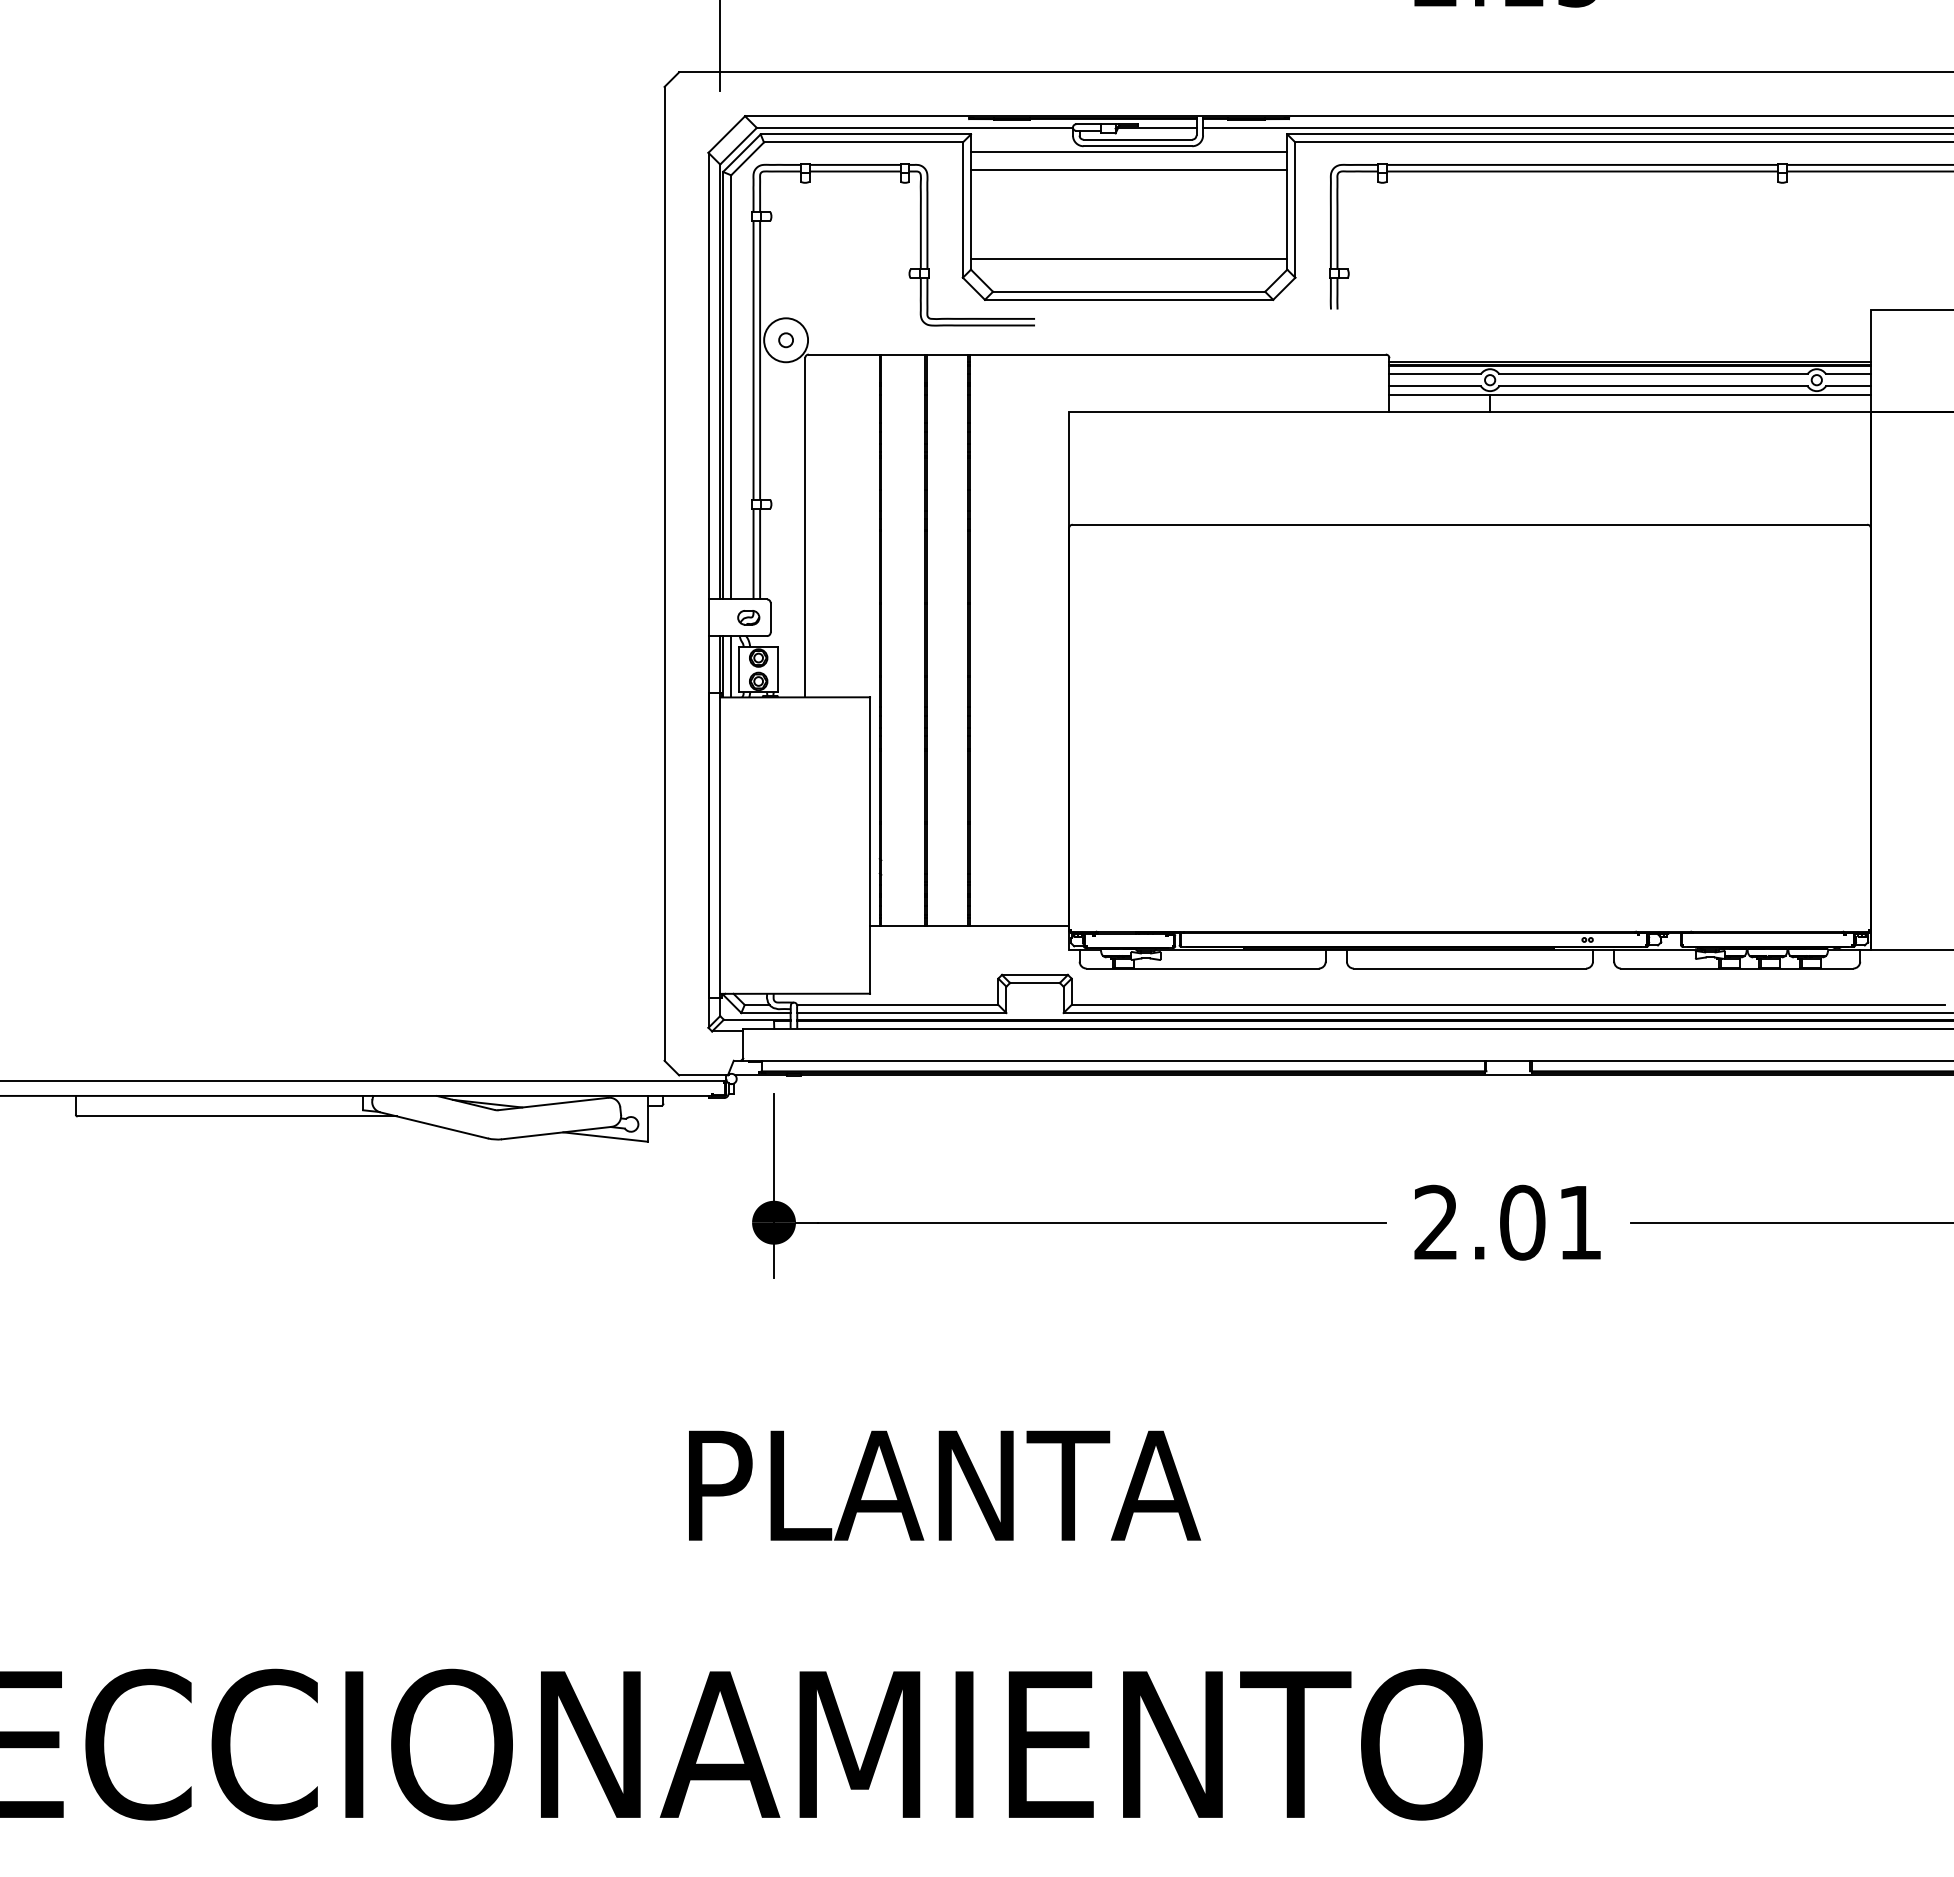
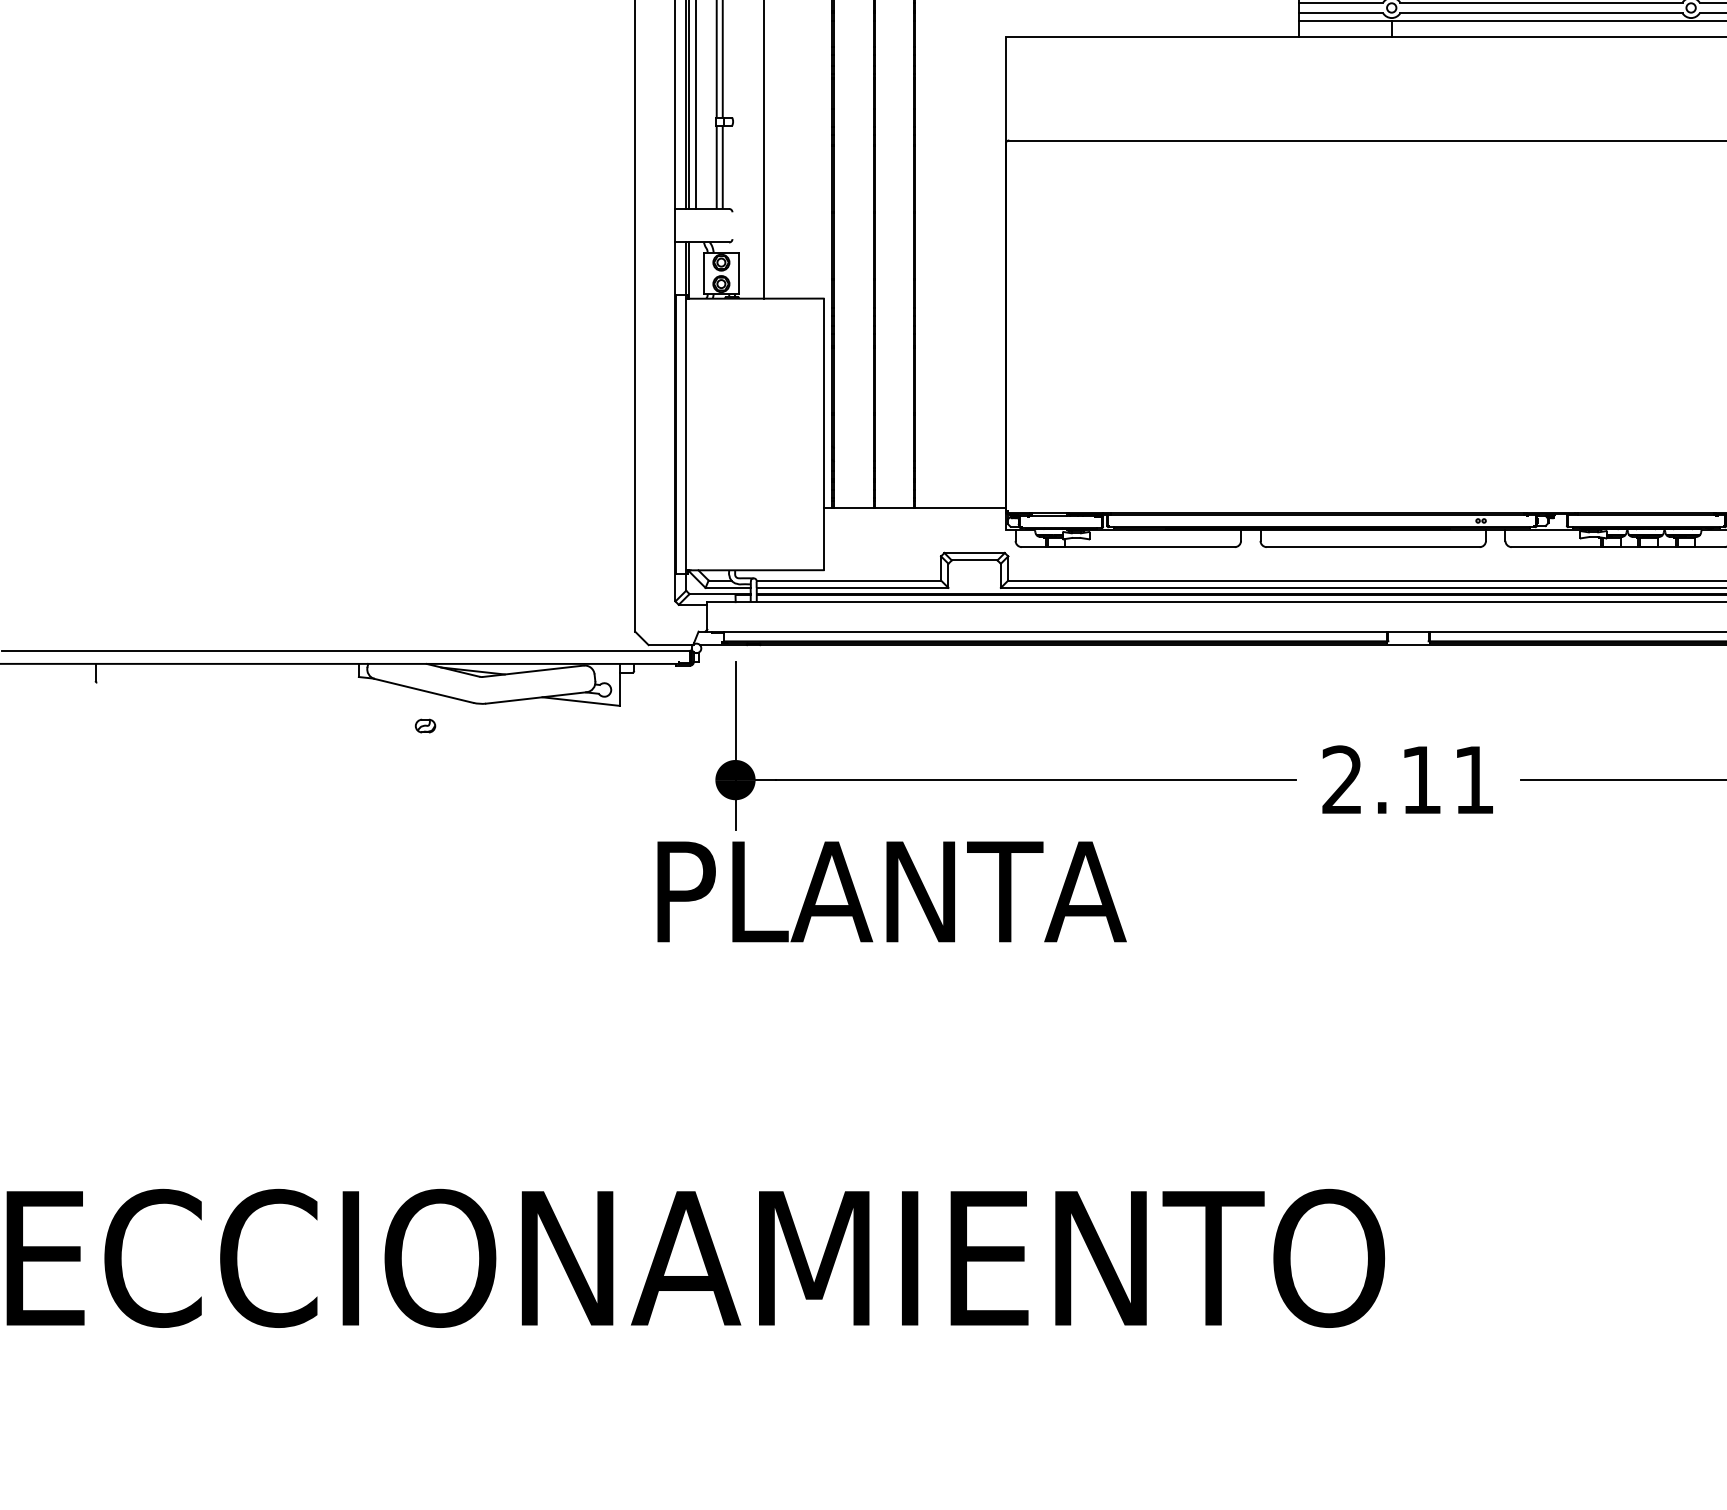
part: (748, 617) -> (425, 725), moved
line: (770, 617) -> (732, 225), removed
line: (731, 666) -> (696, 270), removed
line: (236, 1116) -> (242, 682), removed
text: (1522, 1222) -> (1421, 779), 2.01 -> 2.11
text: (945, 1485) -> (892, 891), moved

